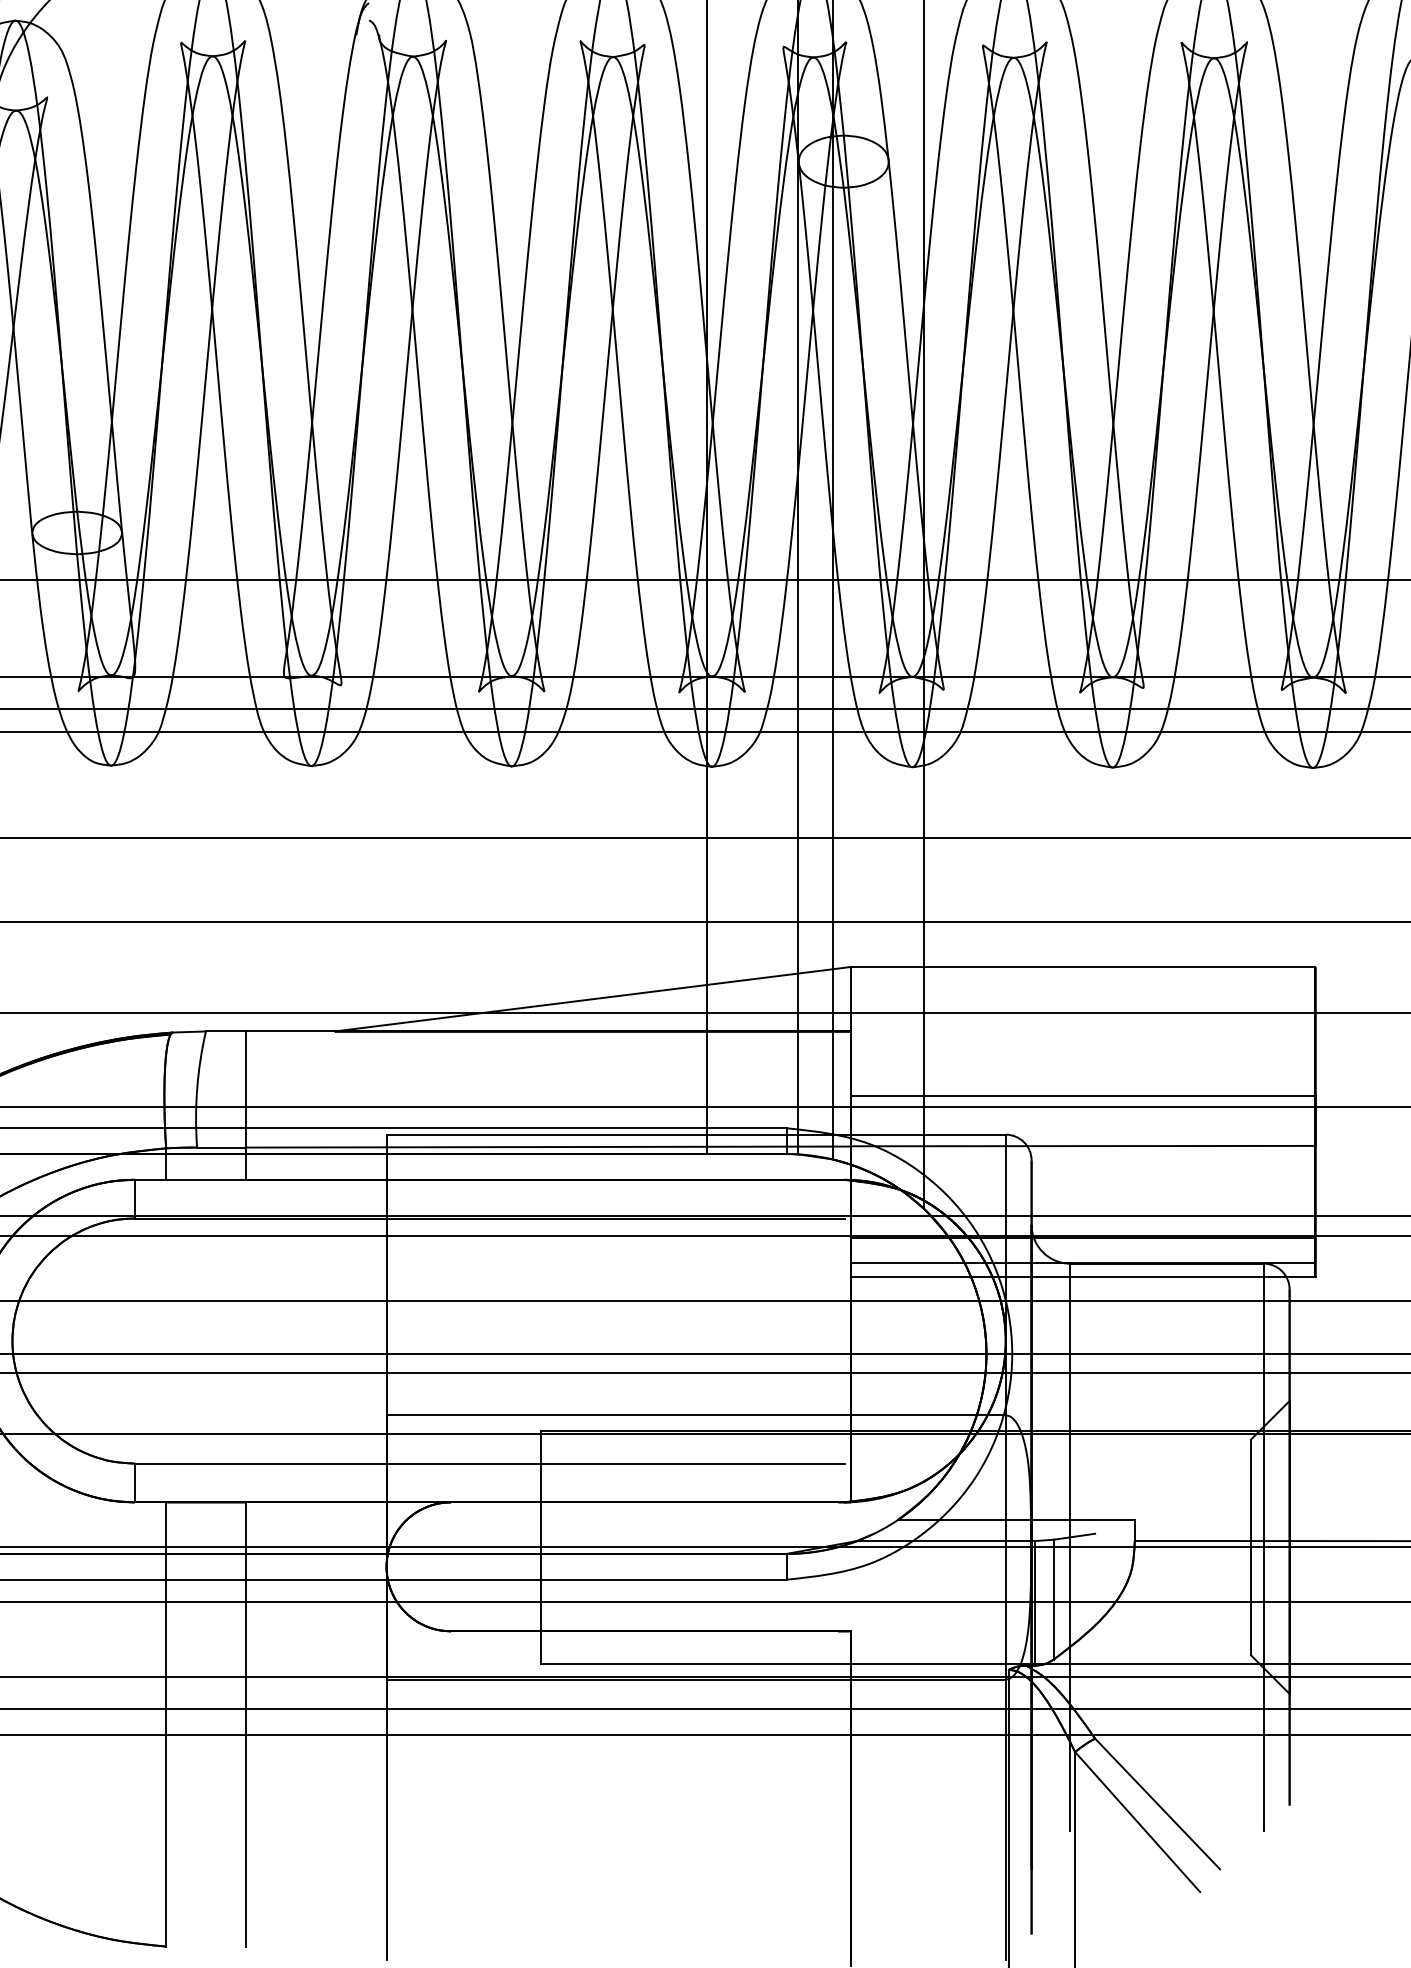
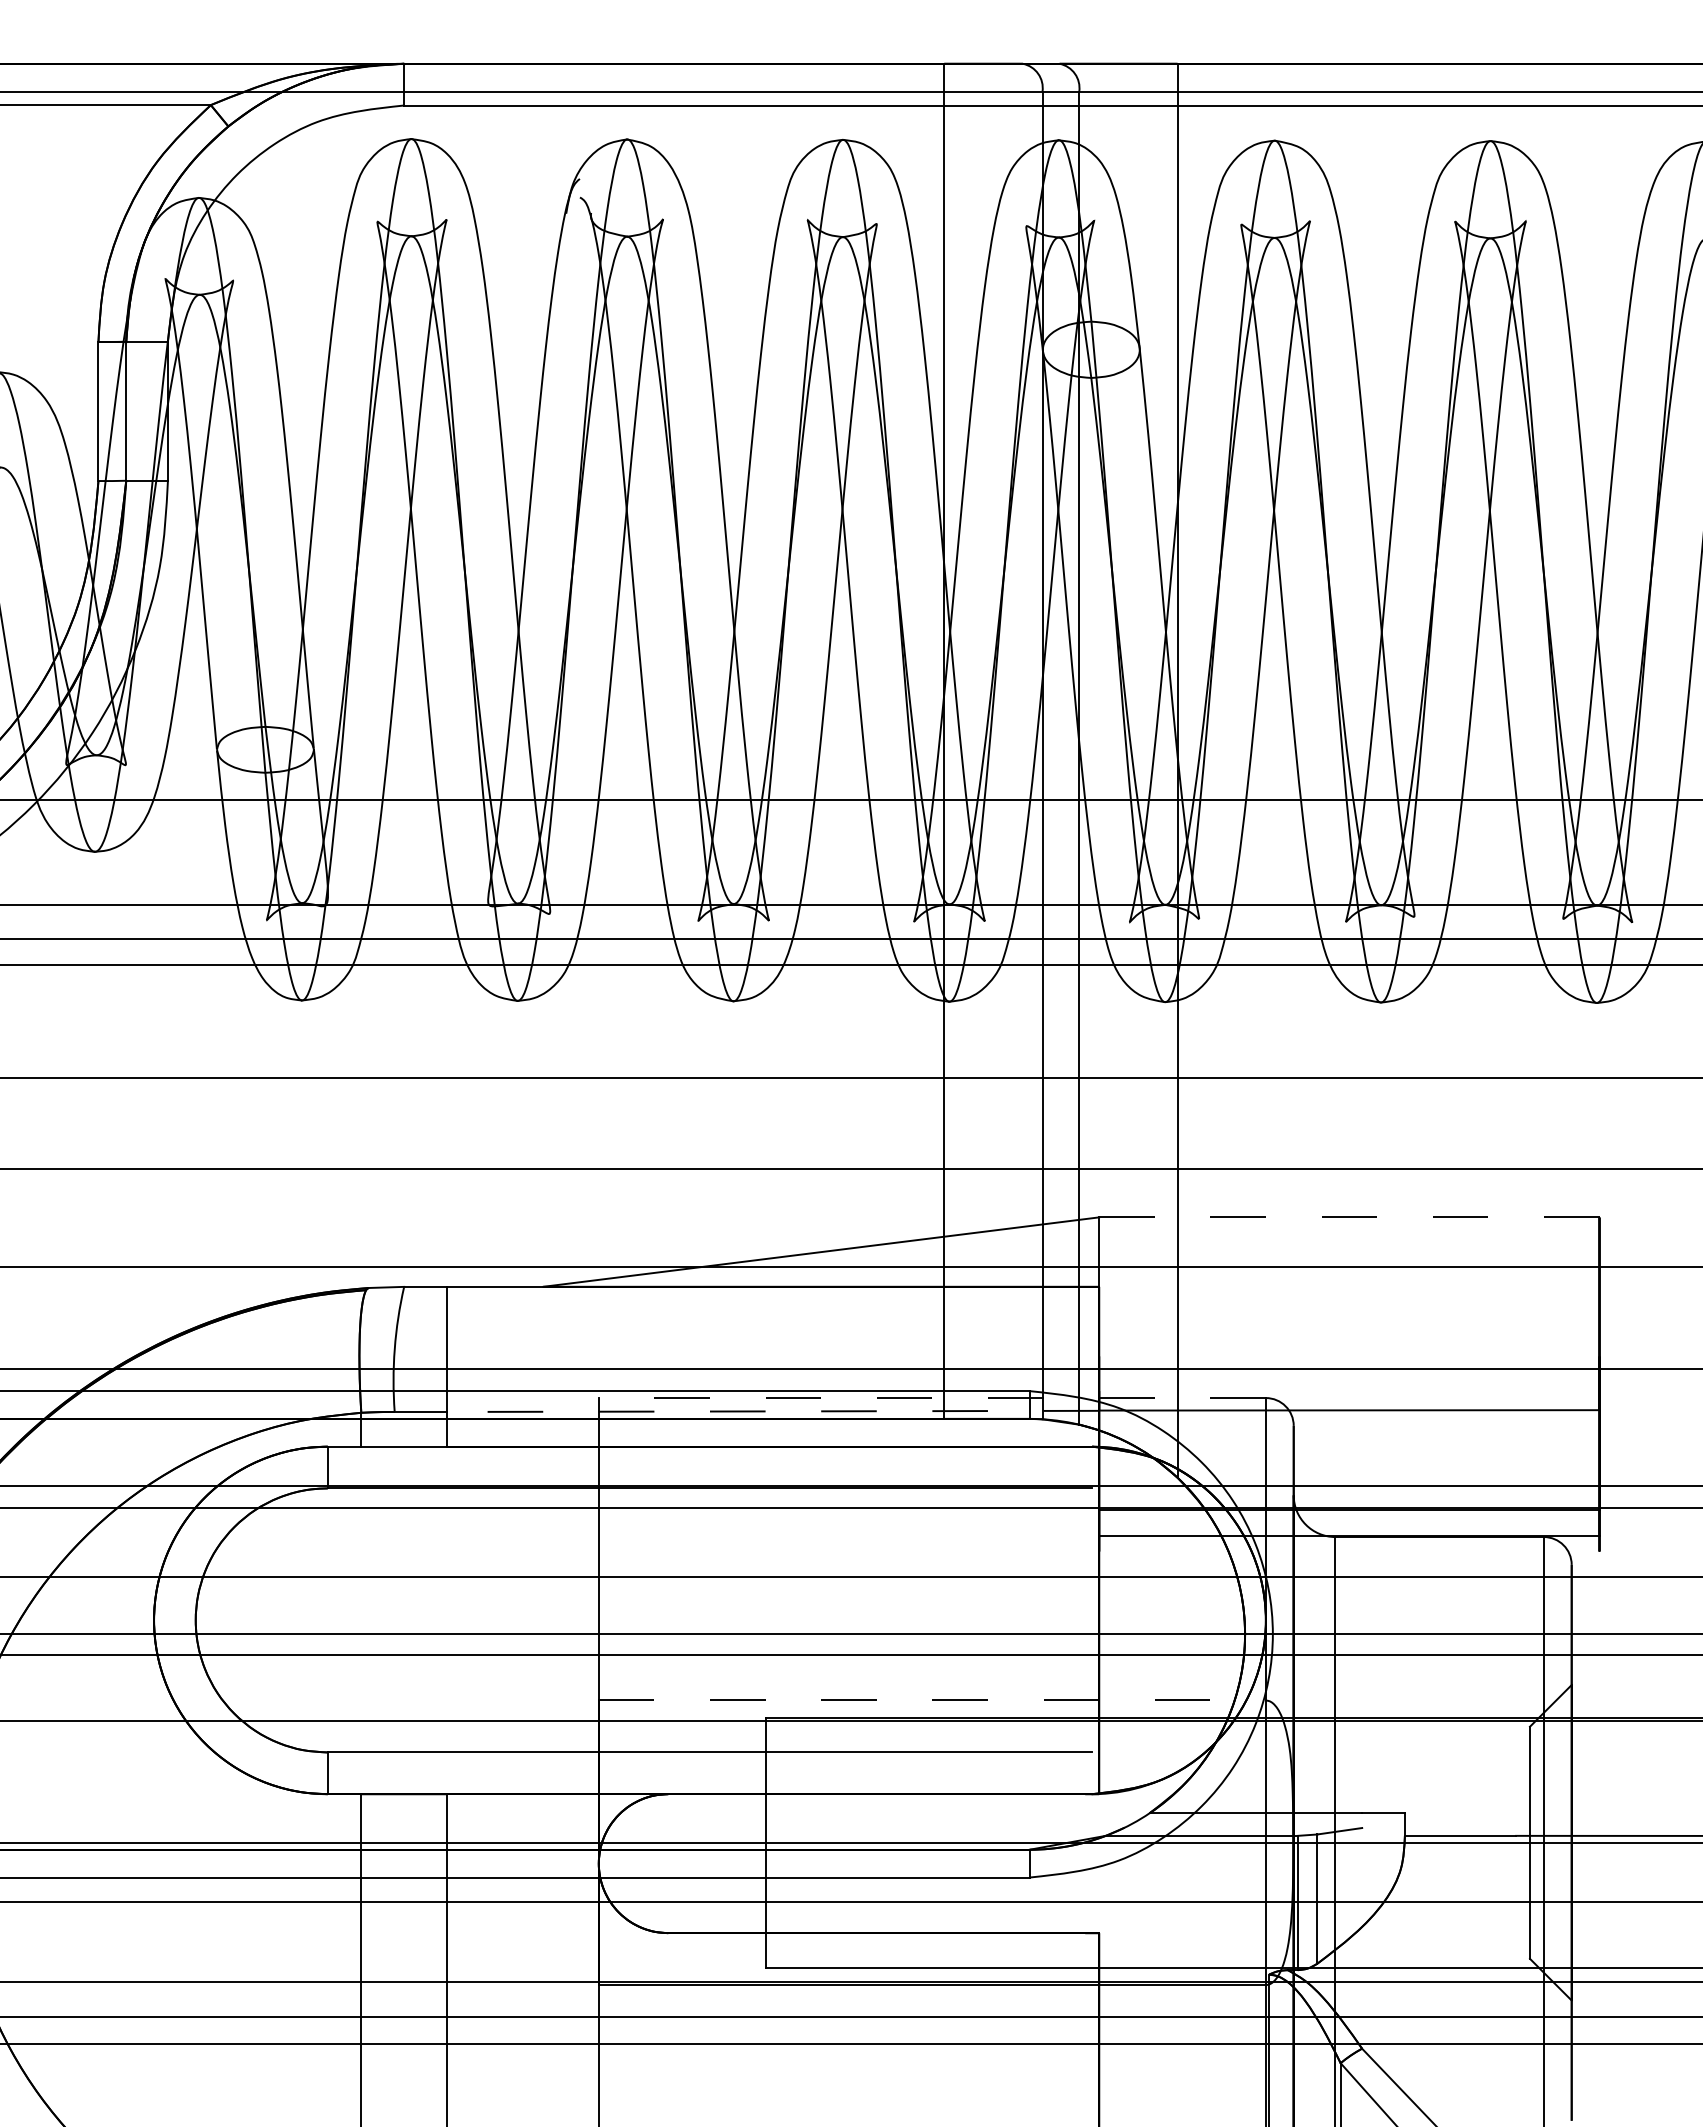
line: (1082, 967) -> (1348, 1217), solid -> dashed
line: (1082, 1096) -> (1348, 1356), removed
line: (696, 1135) -> (932, 1398), solid -> dashed
line: (548, 1147) -> (773, 1411), solid -> dashed
line: (1082, 1277) -> (1348, 1551), removed
line: (696, 1415) -> (932, 1700), solid -> dashed

